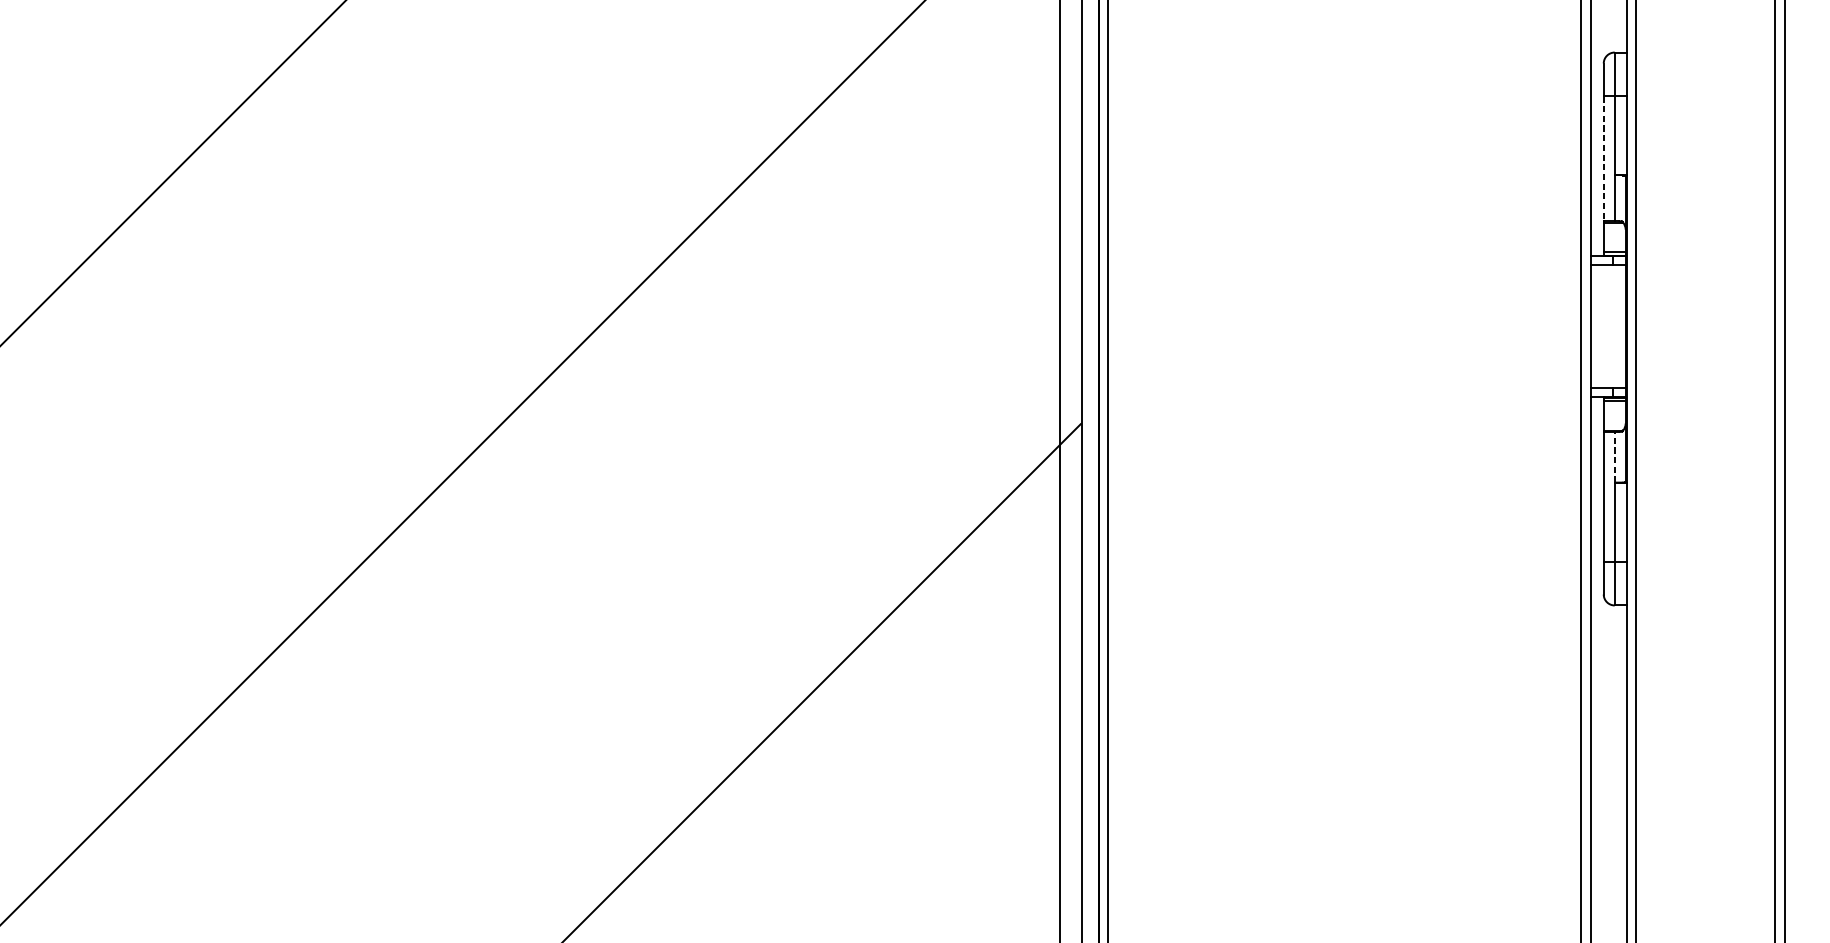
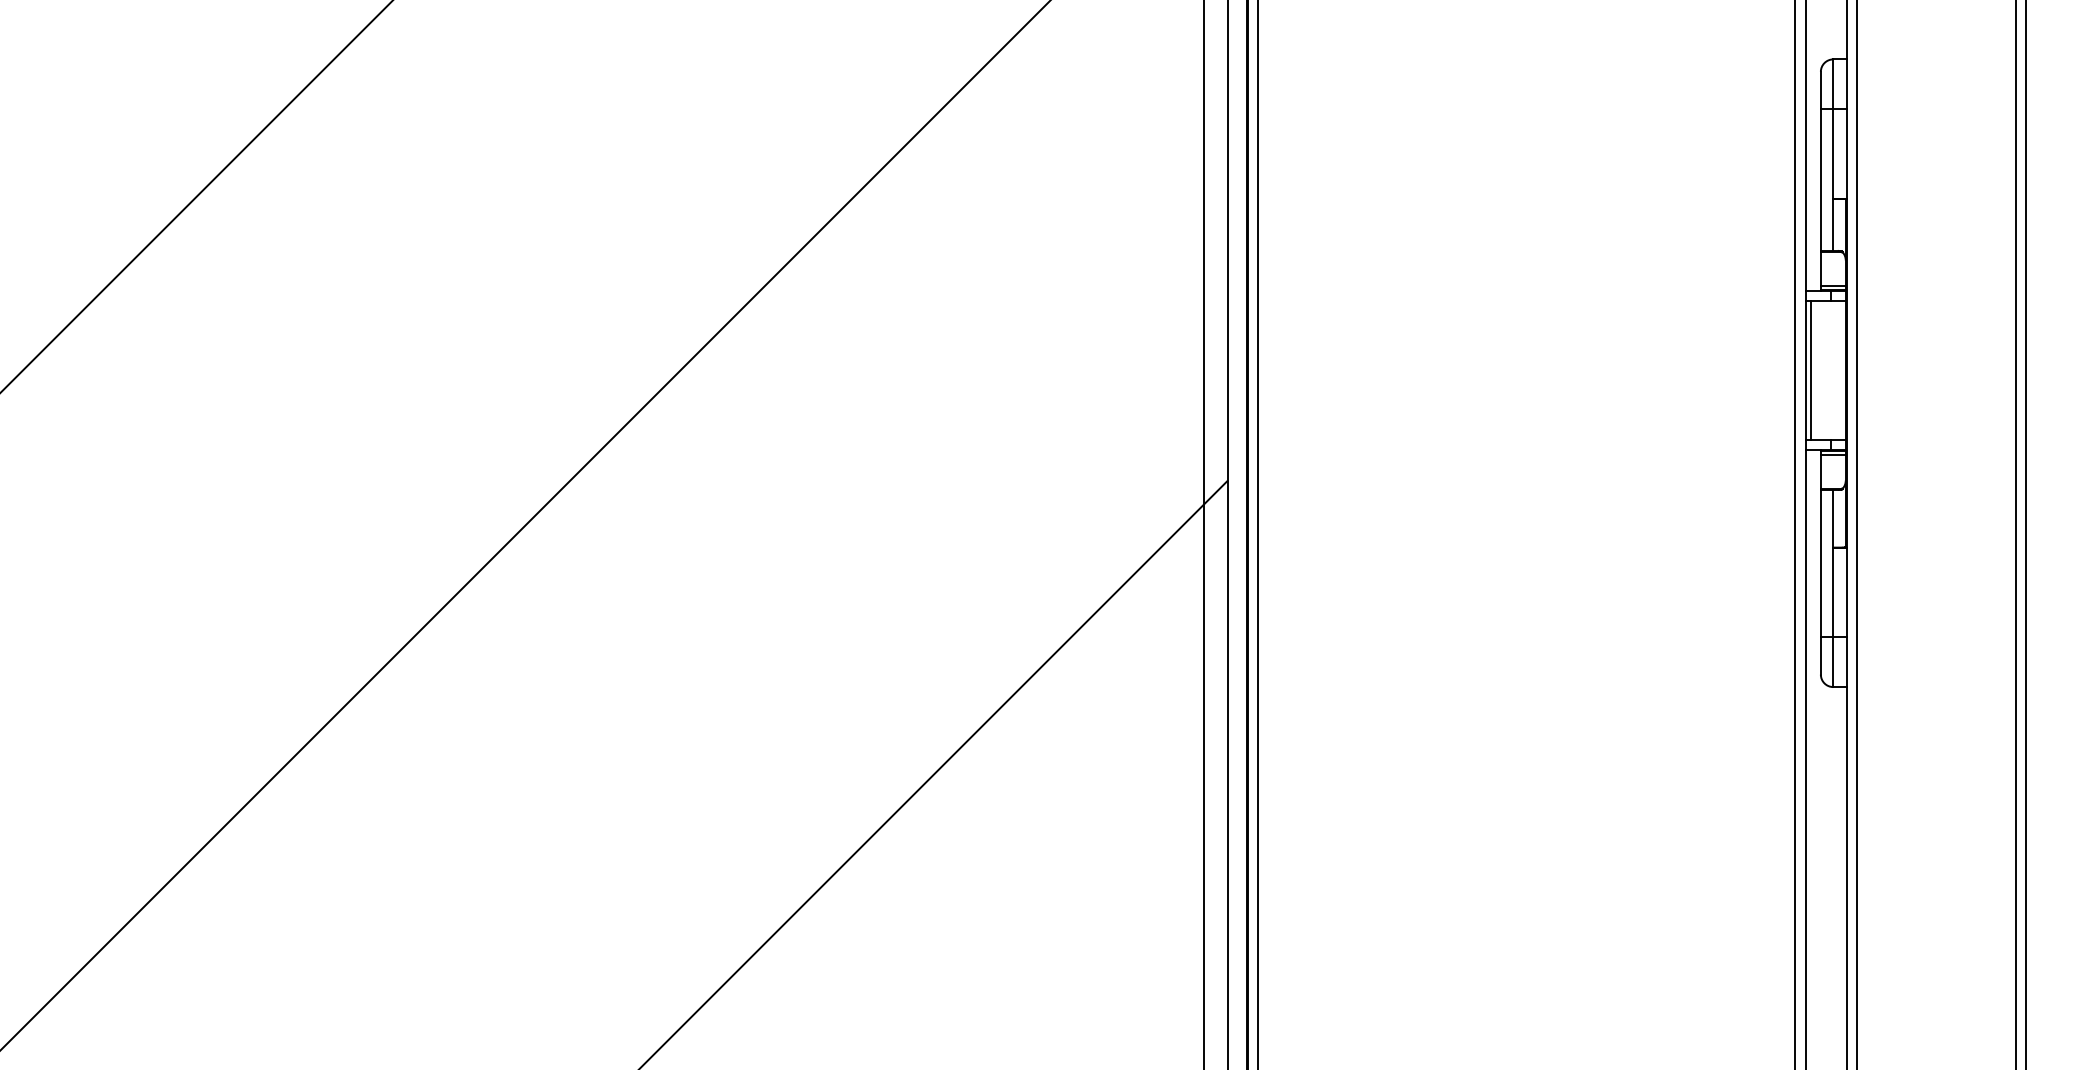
line: (1603, 159) -> (1820, 180), dashed -> solid
line: (1595, 326) -> (1811, 370), added
line: (1614, 456) -> (1833, 518), dashed -> solid

